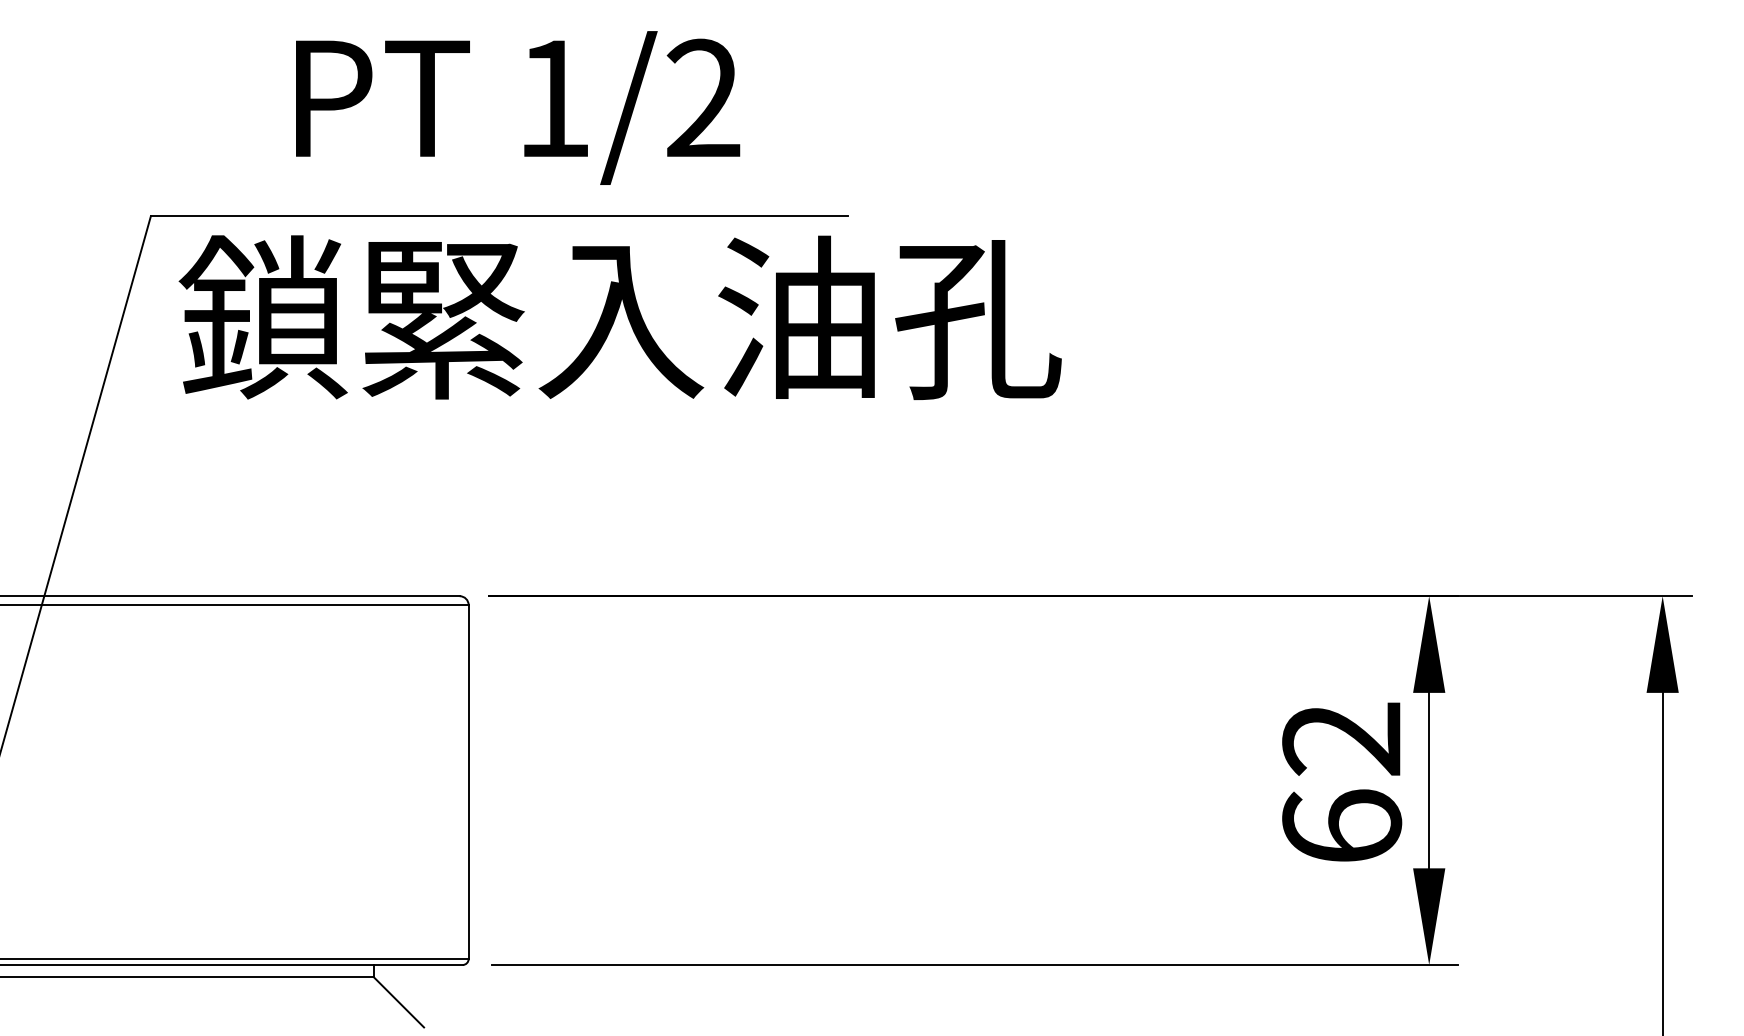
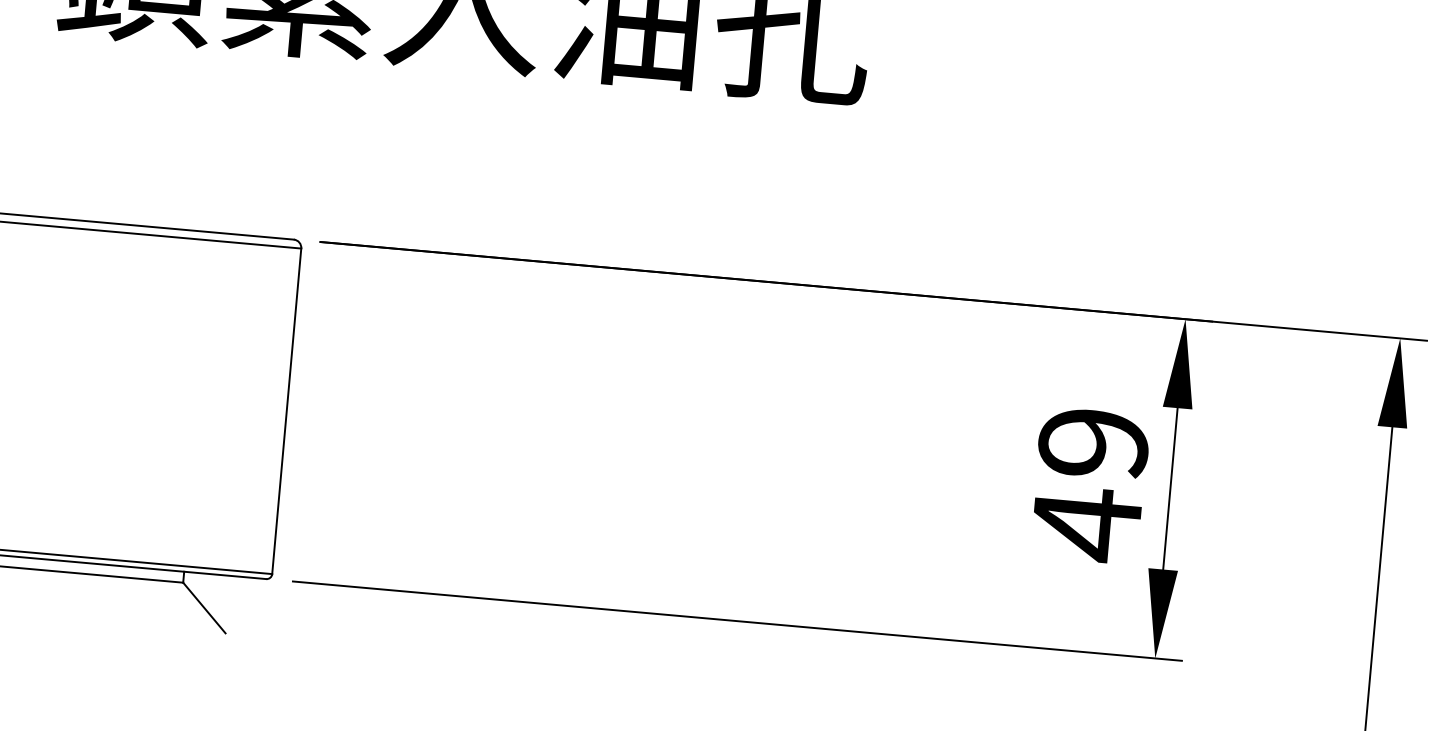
text: (1342, 784) -> (1090, 485), 62 -> 49

